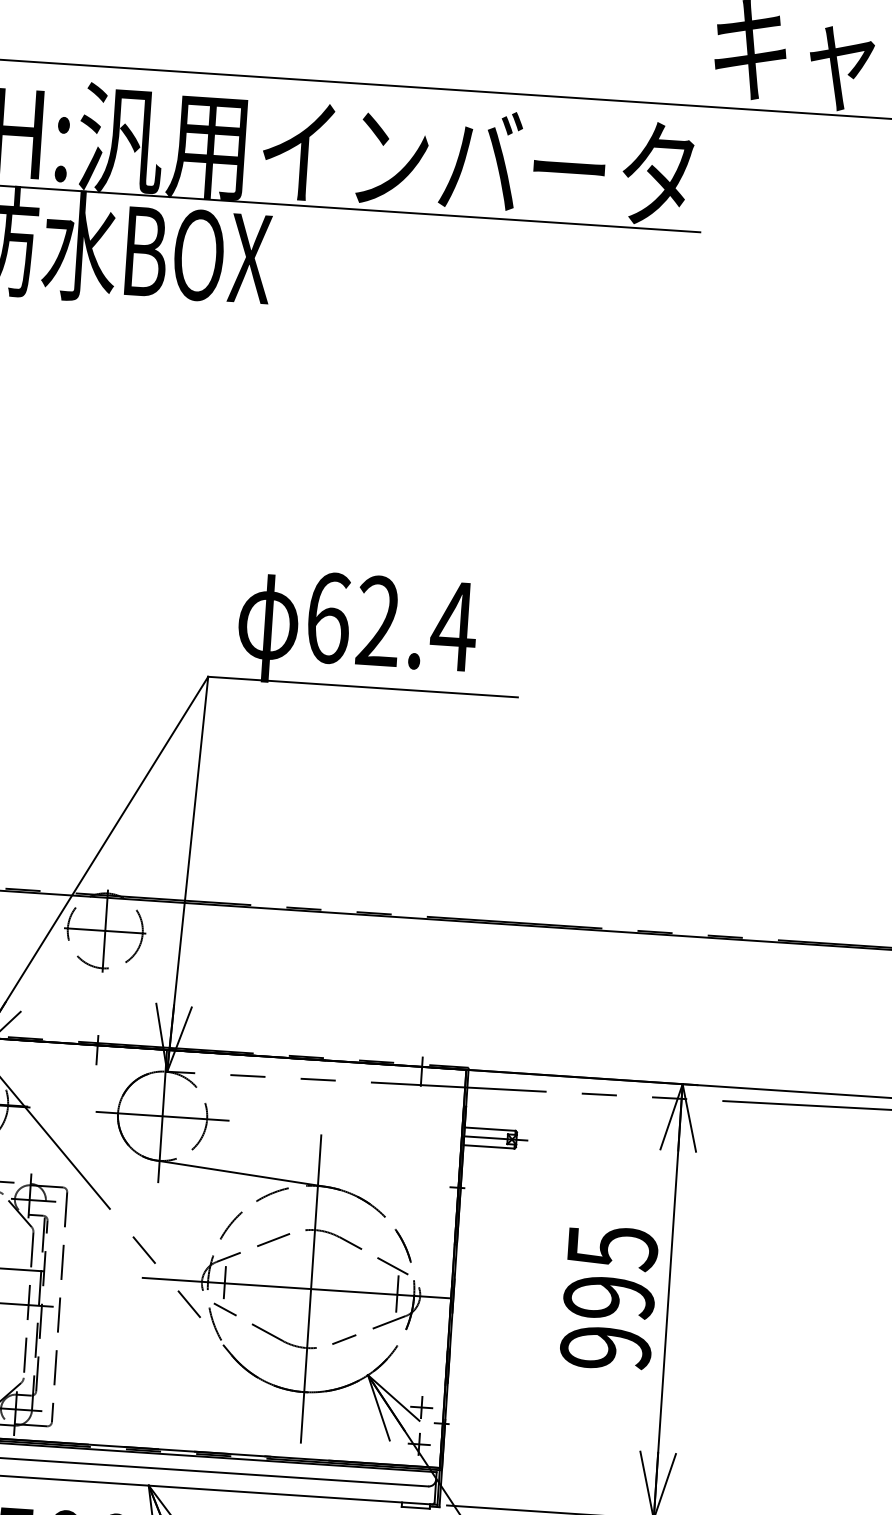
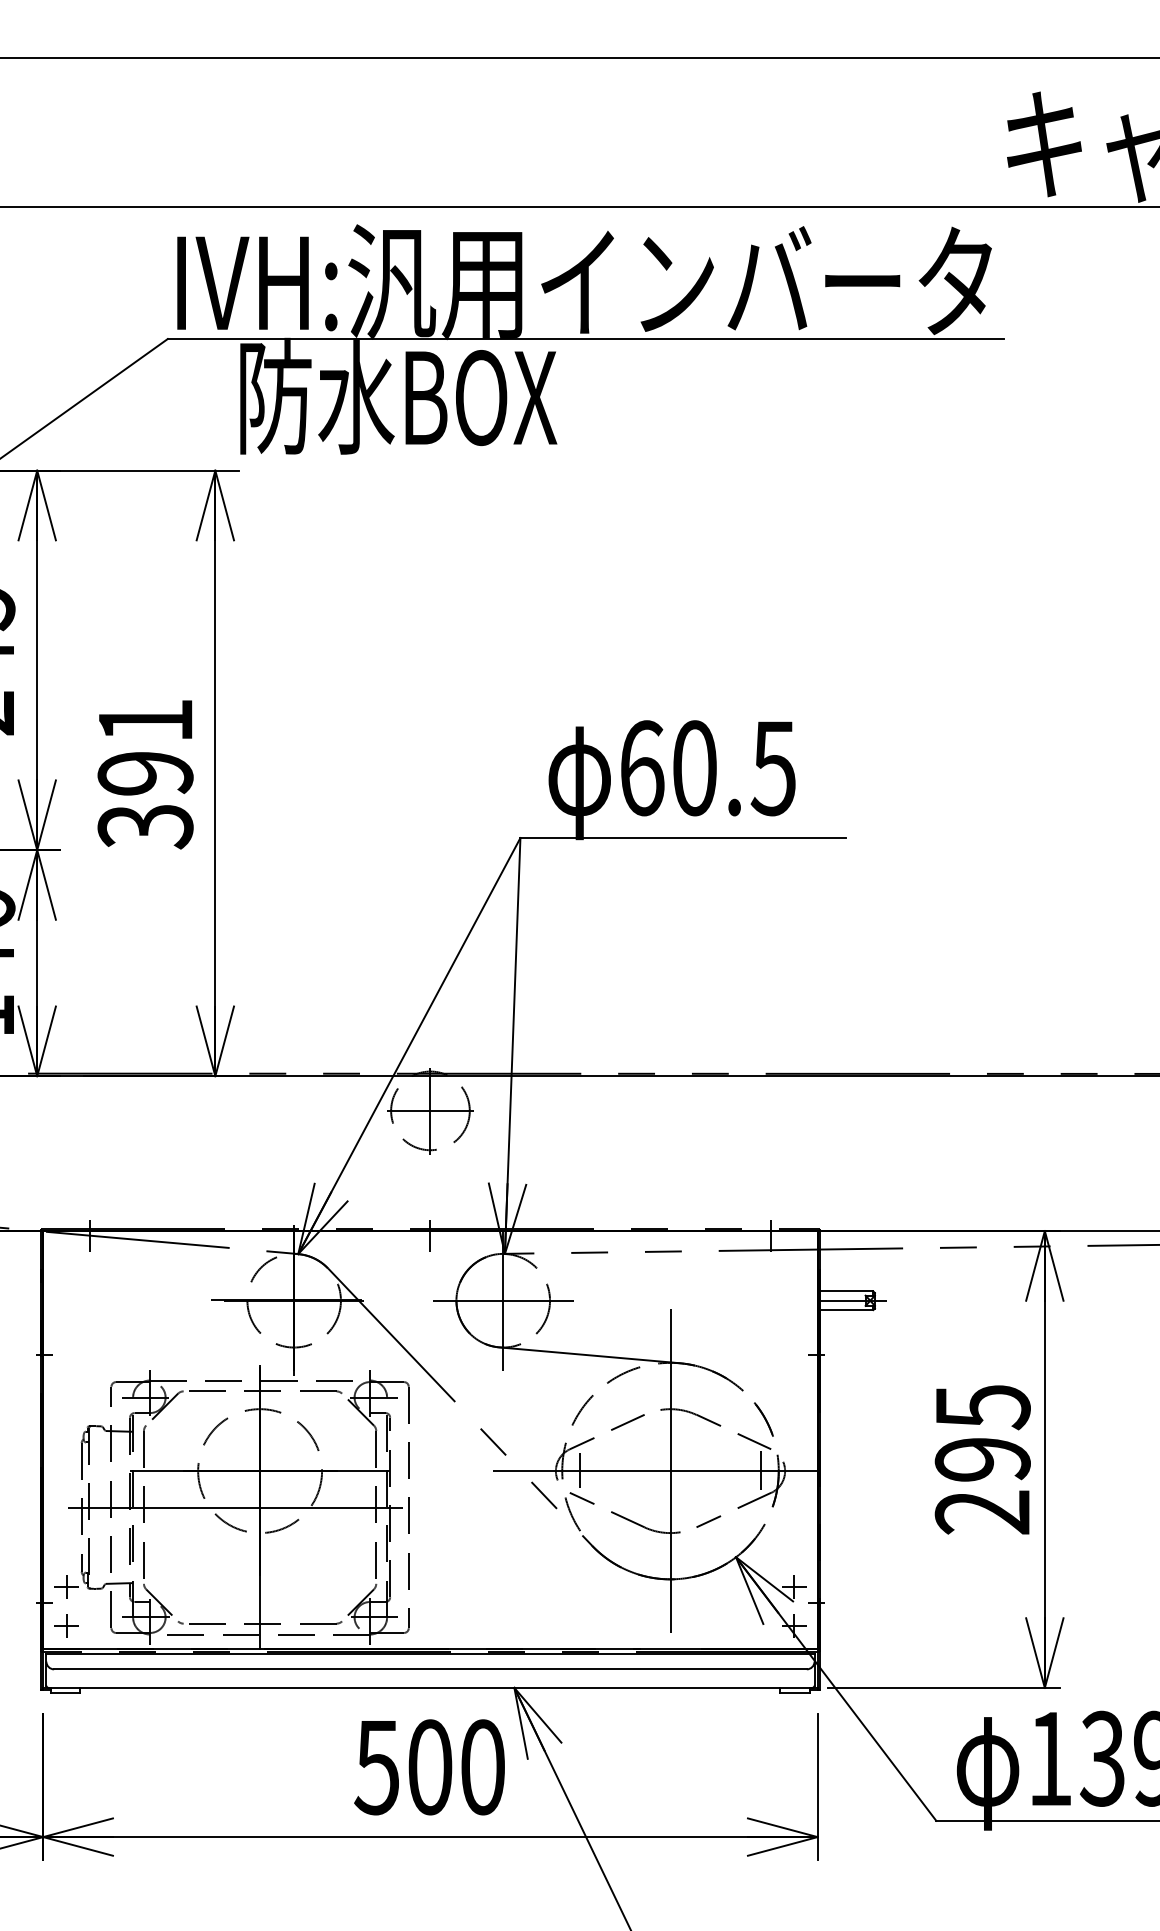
text: (416, 624) -> (734, 768), 62.4 -> 60.5
text: (605, 1348) -> (982, 1512), 995 -> 295

